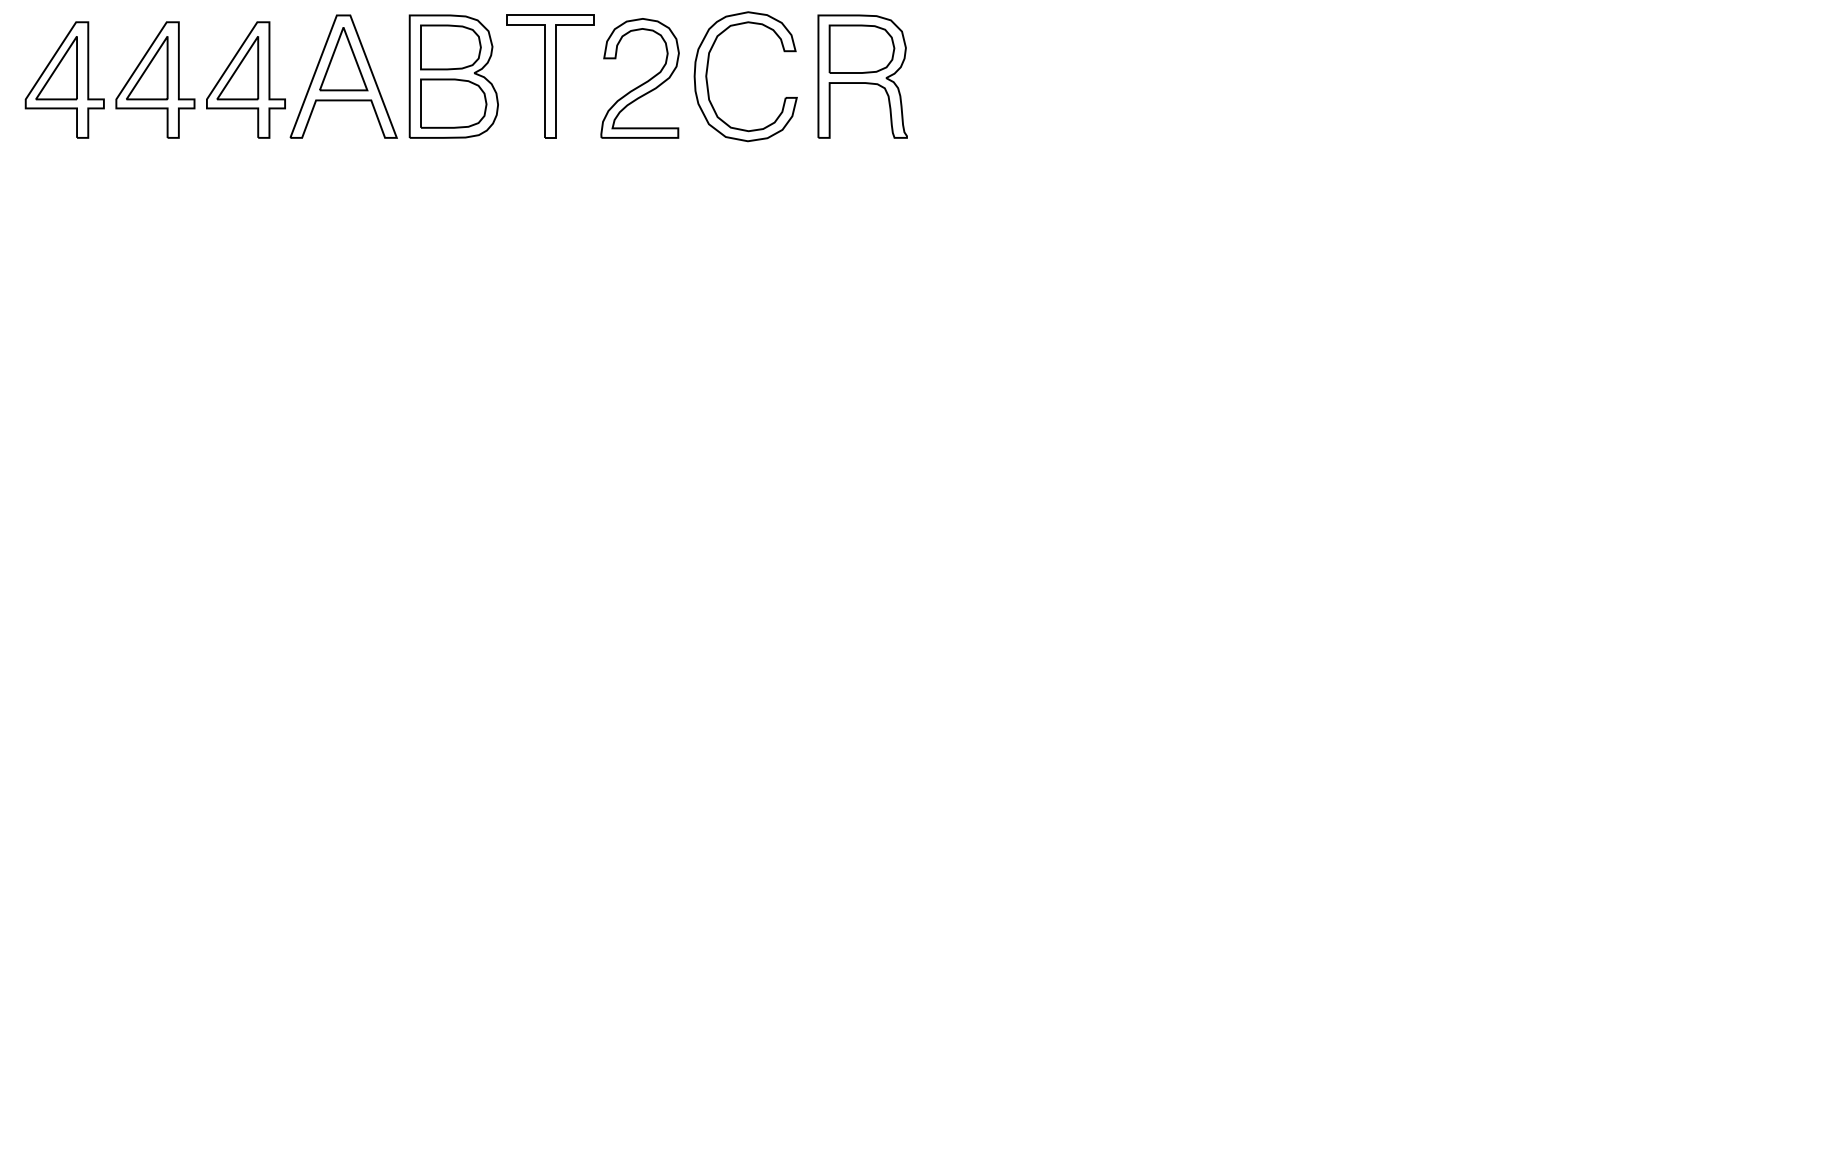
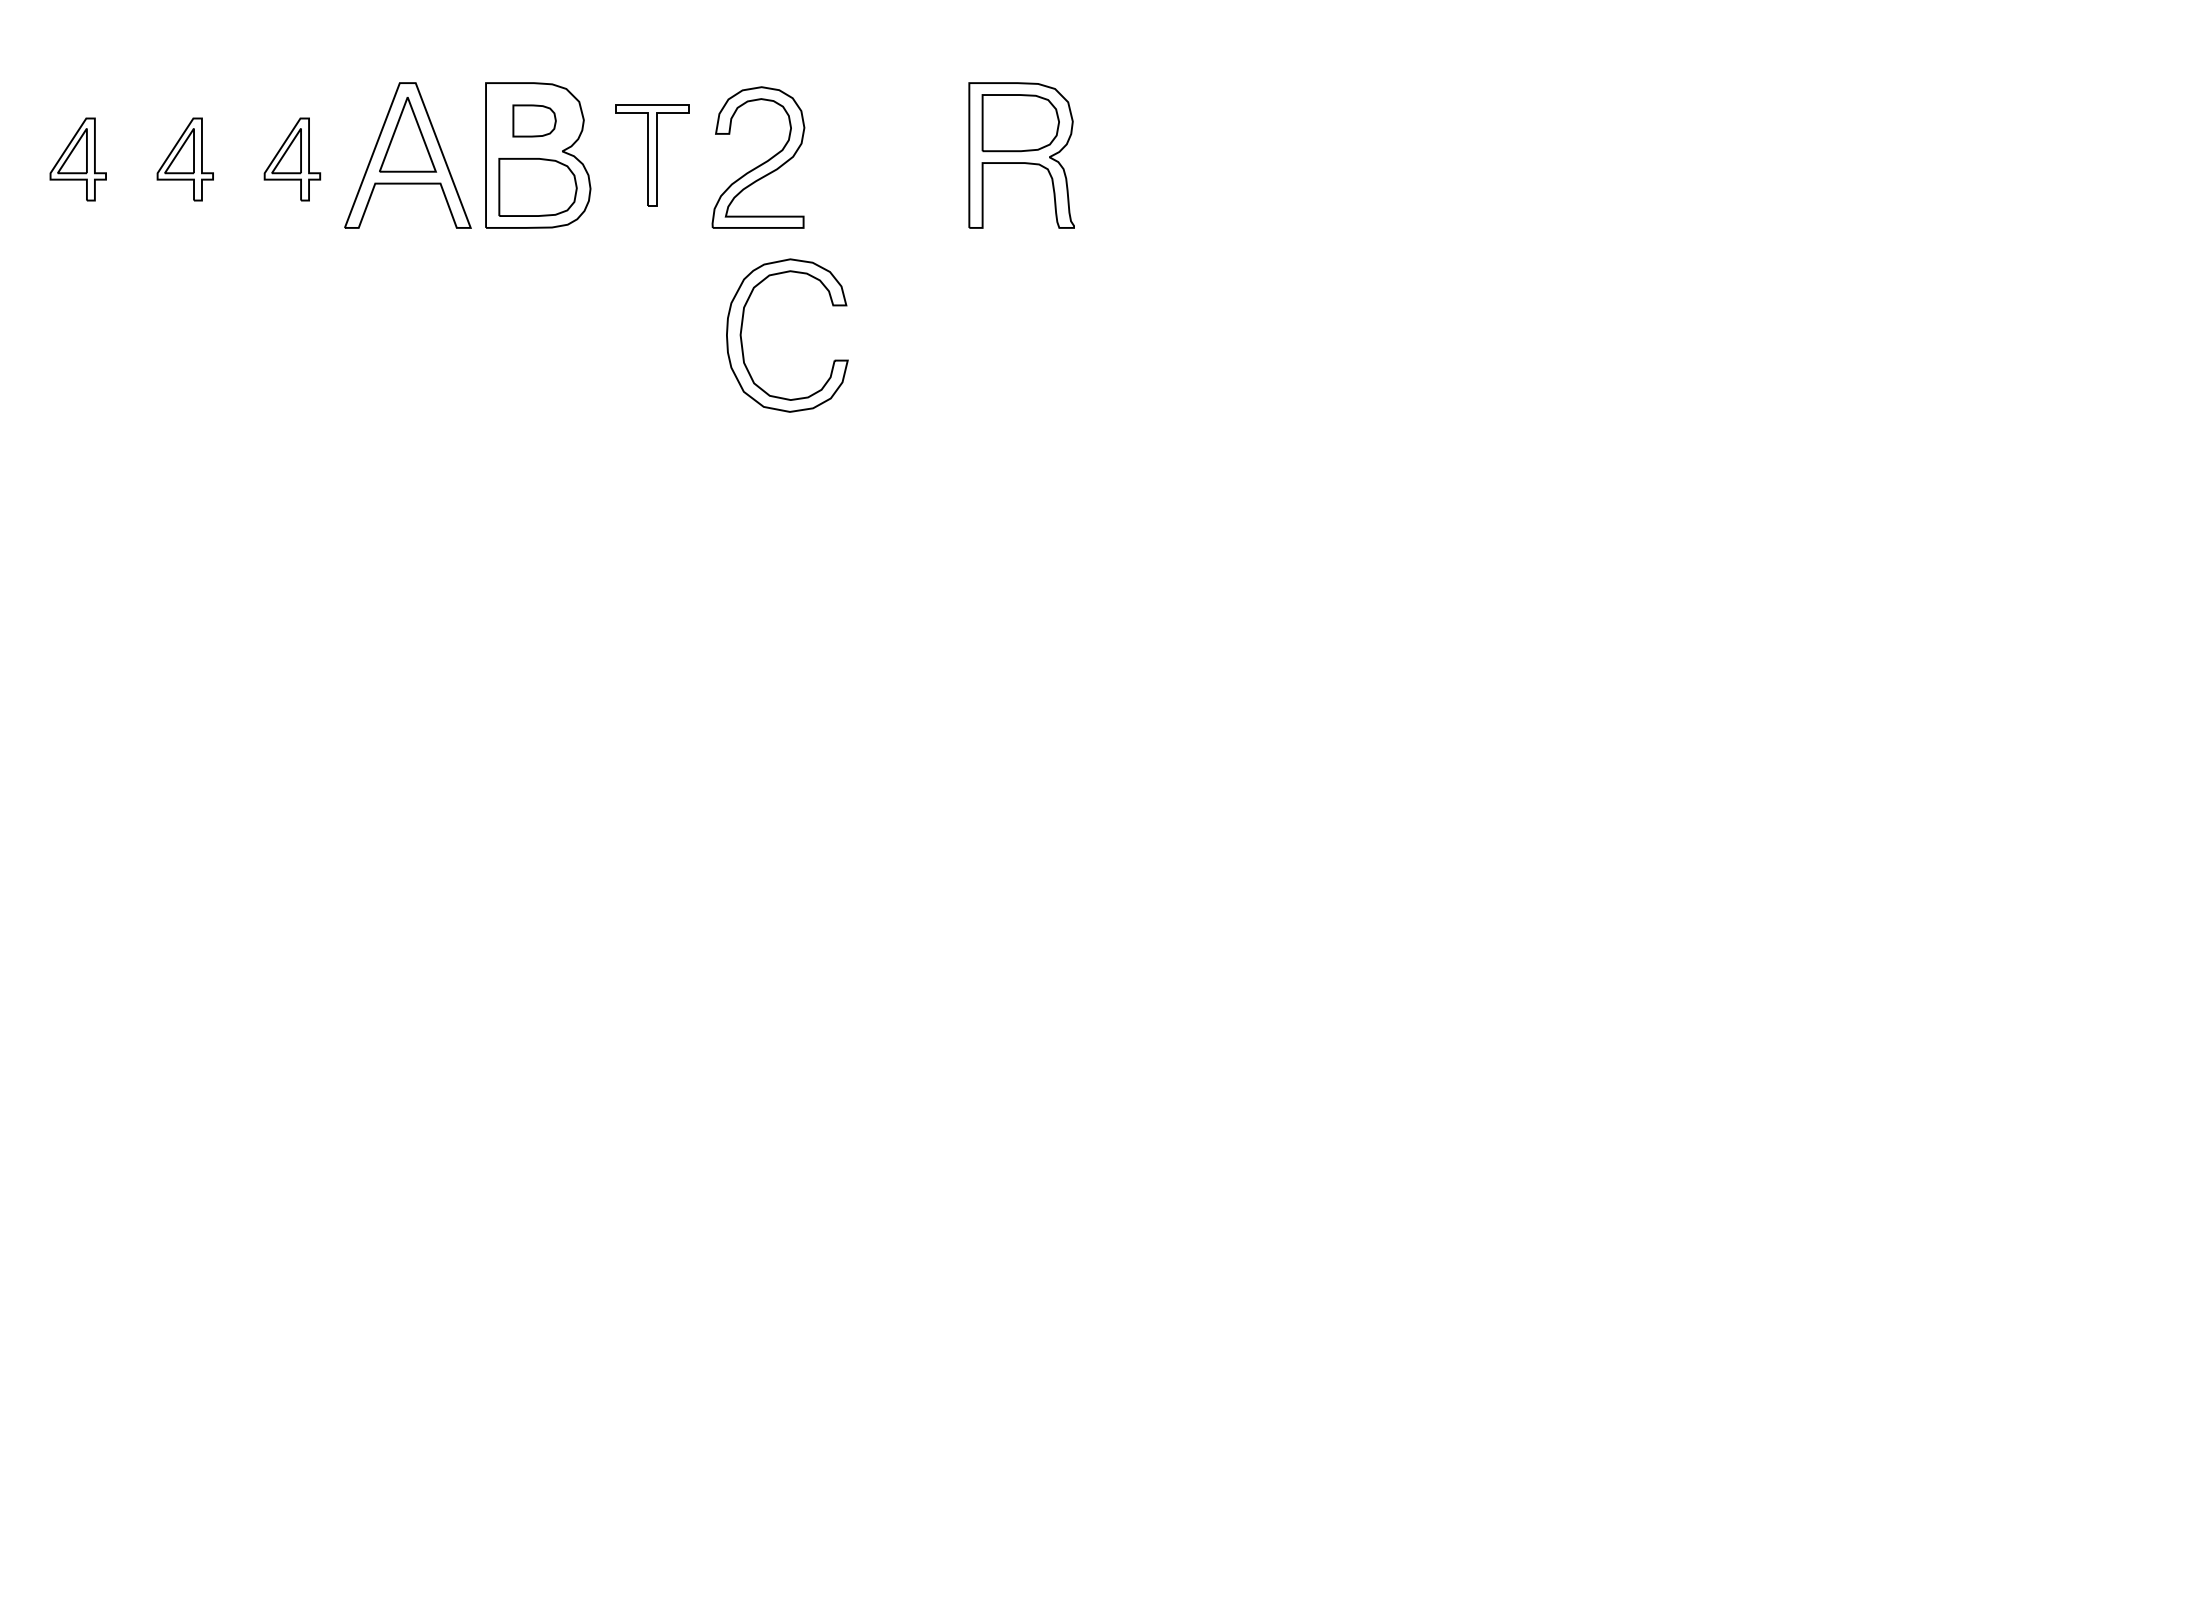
part: (450, 47) -> (534, 120), size x0.6
part: (550, 76) -> (652, 155), size x0.7
part: (65, 80) -> (78, 159), size x0.6
part: (155, 80) -> (185, 159), size x0.6
part: (246, 80) -> (292, 159), size x0.6
part: (707, 80) -> (742, 339), moved

